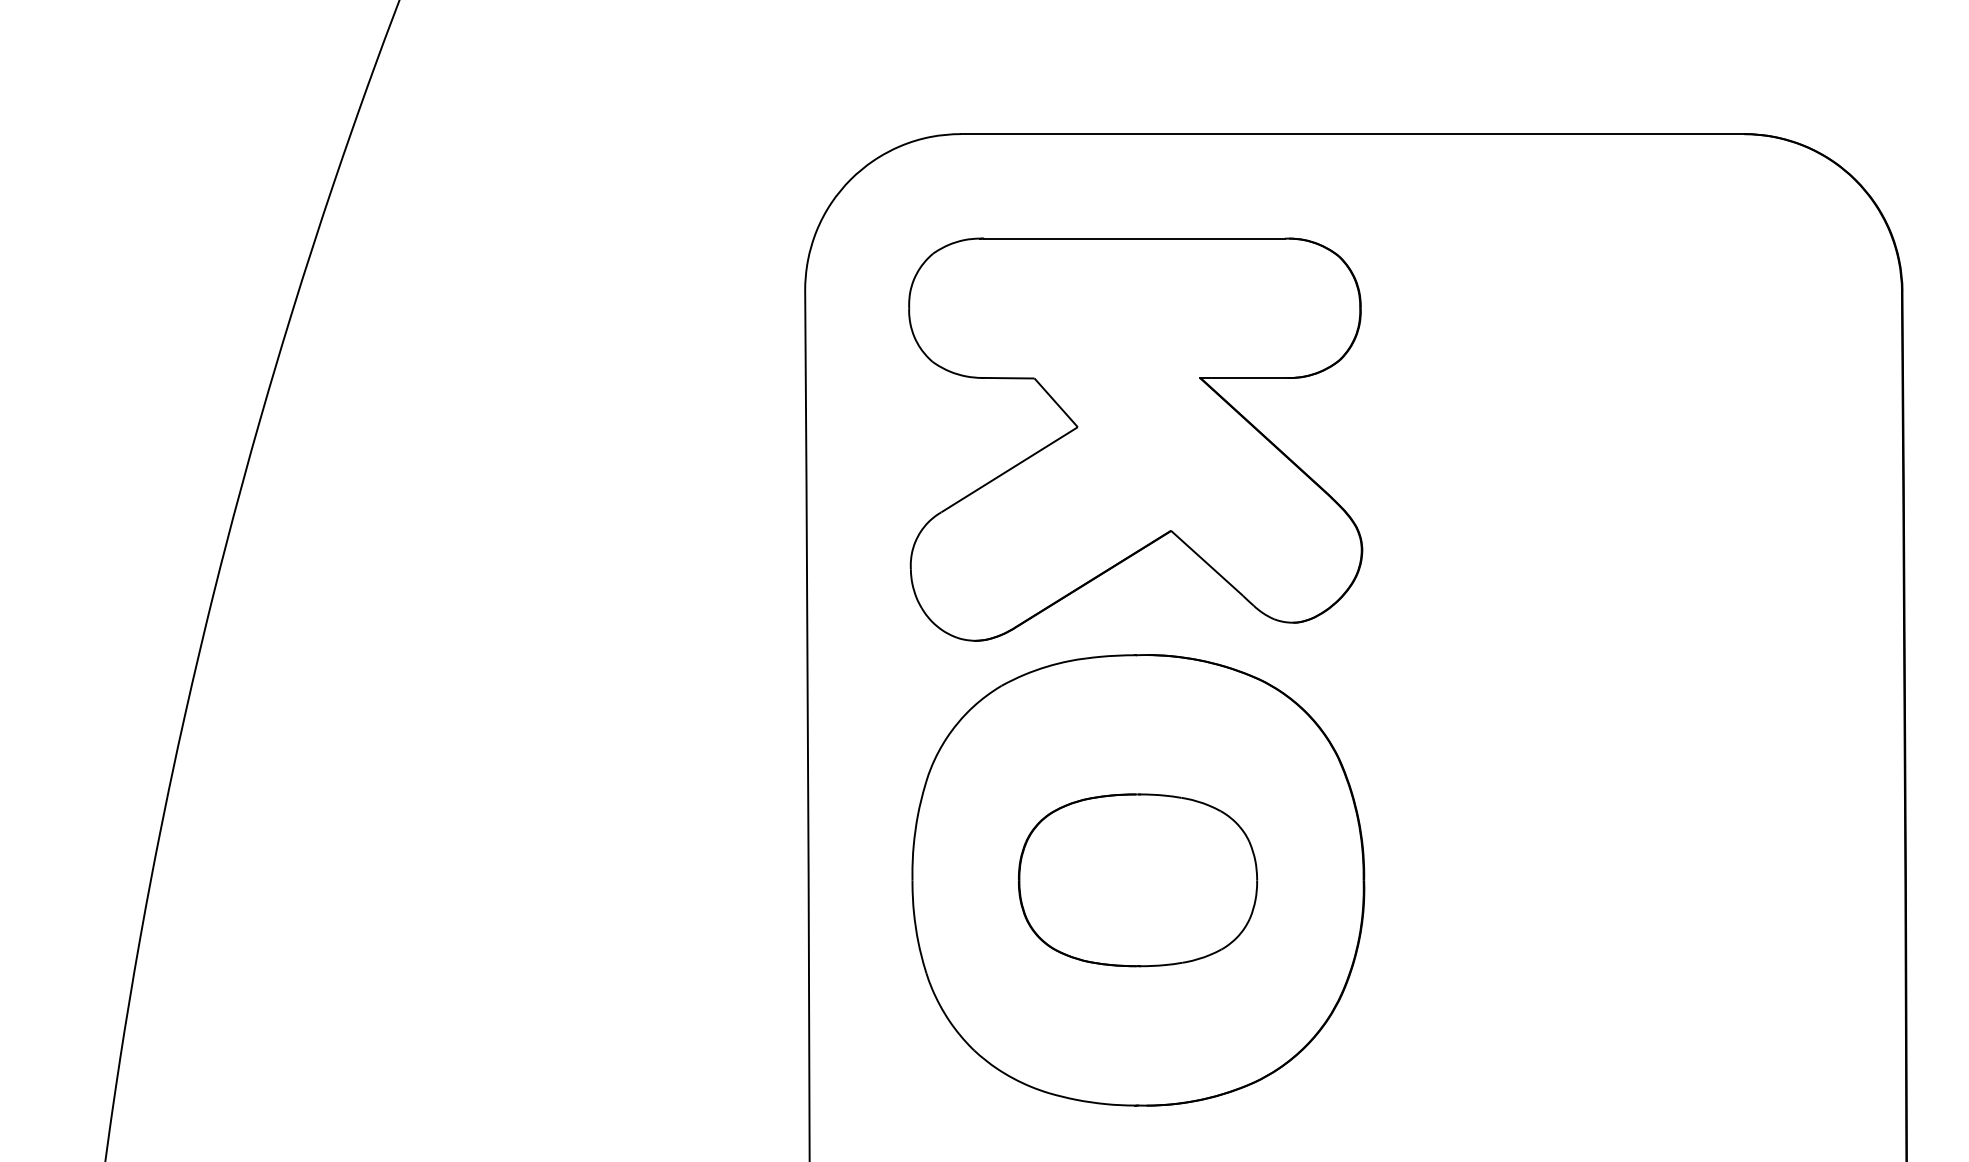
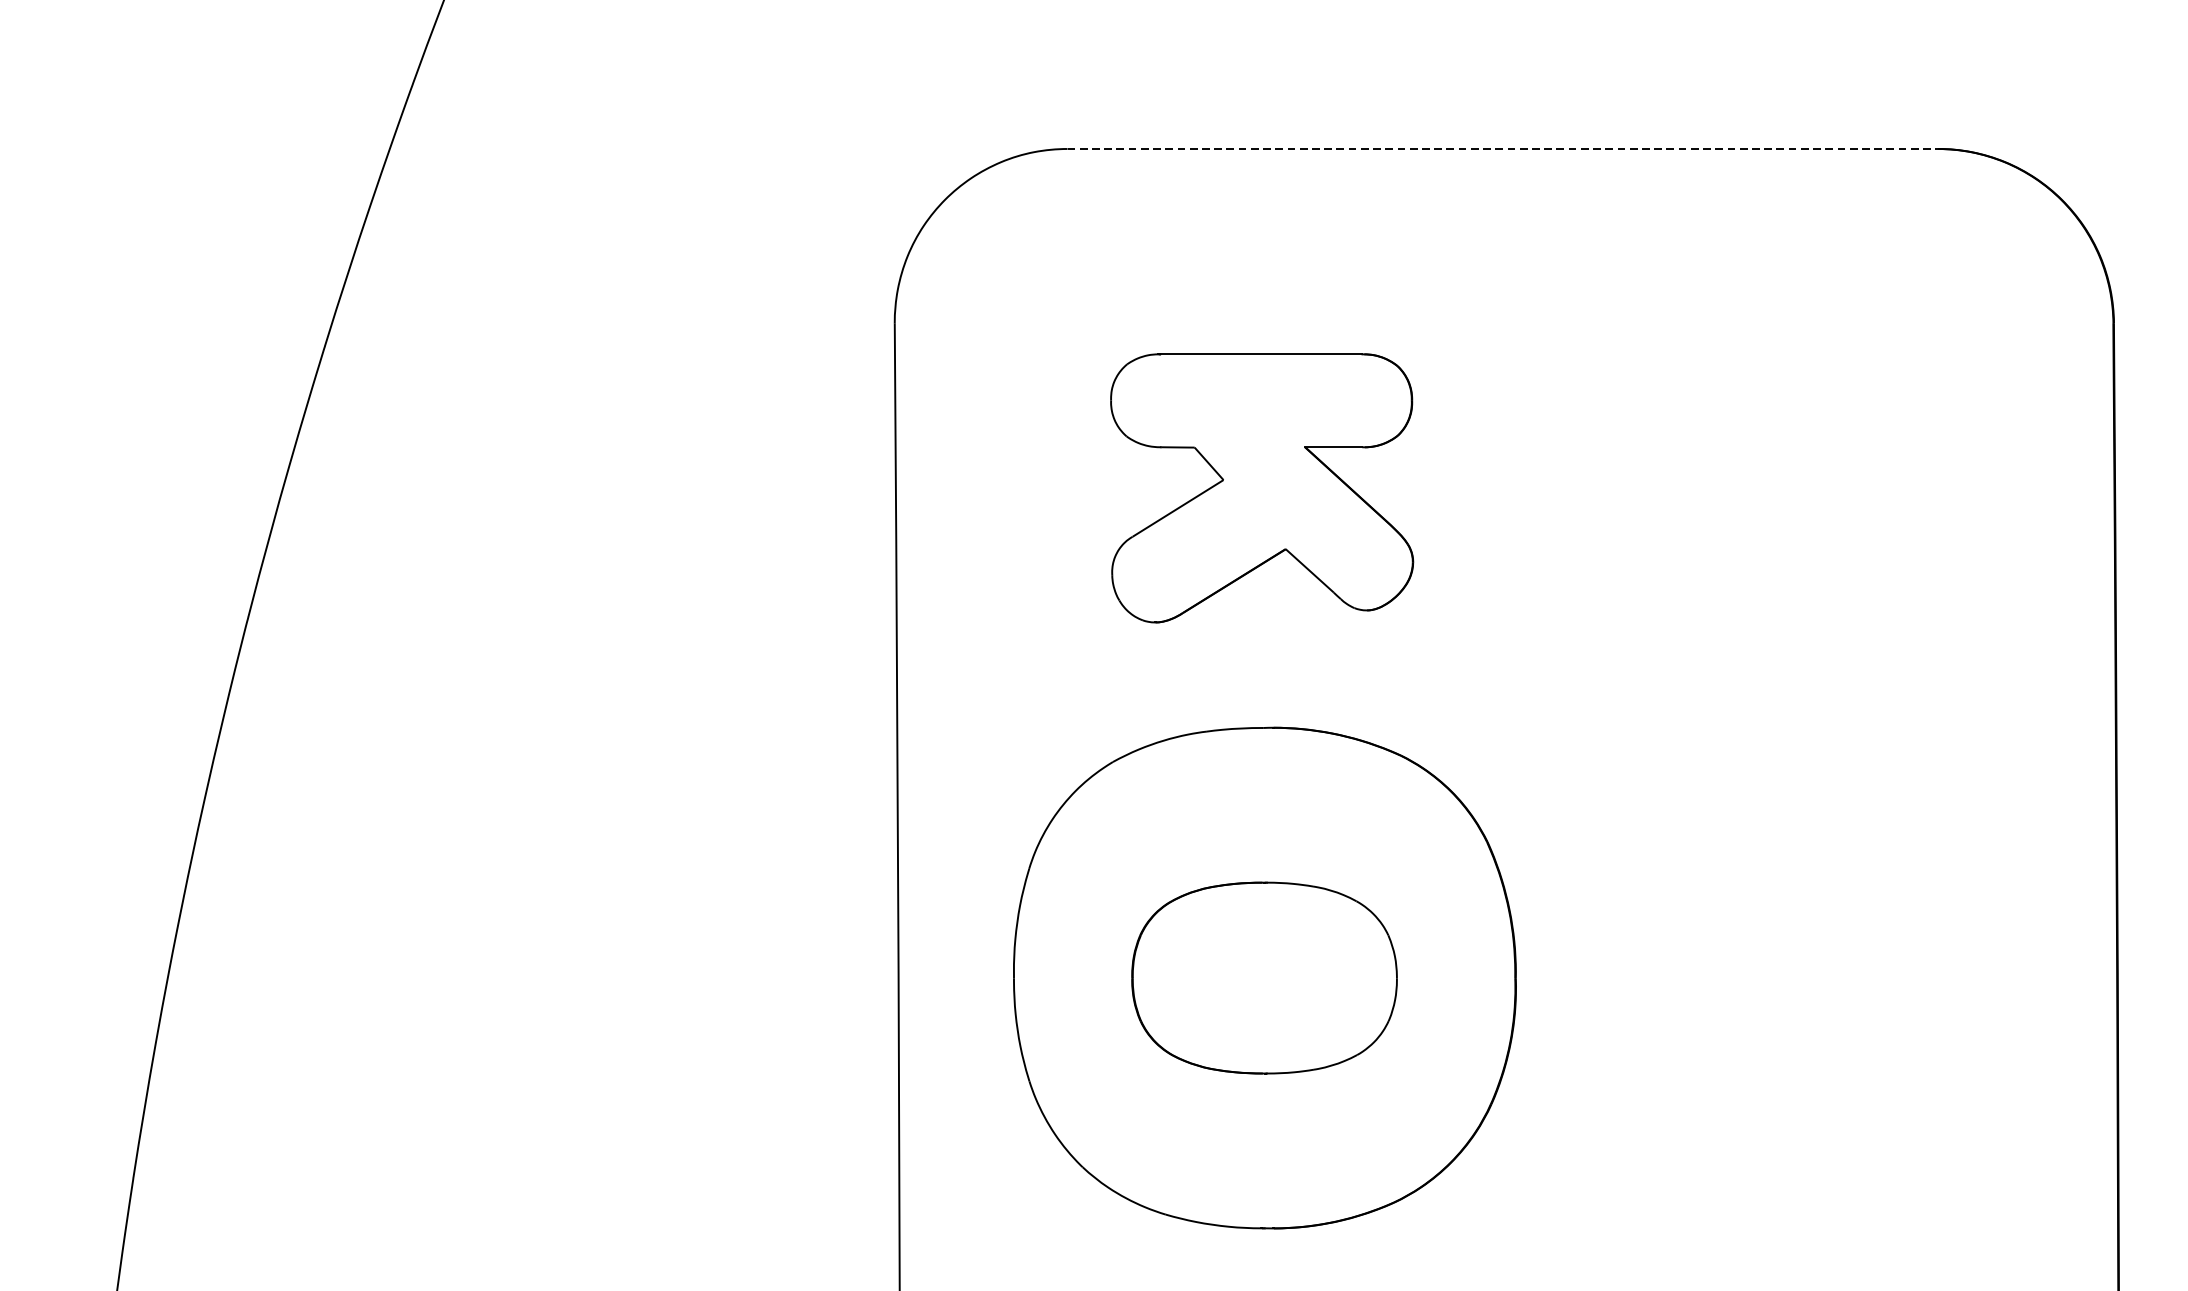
line: (1352, 134) -> (1502, 149), solid -> dashed
part: (1135, 439) -> (1261, 488), size x0.6

